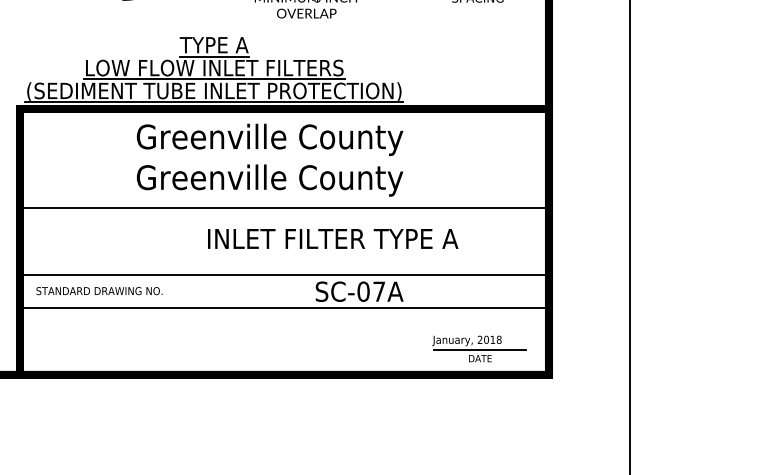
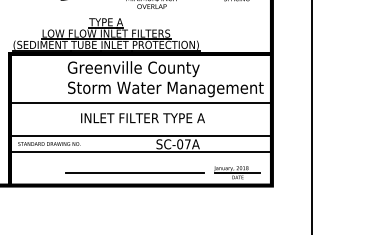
text: (334, 180) -> (165, 89), Greenville County -> Storm Water Management
text: (332, 239) -> (142, 118), moved
line: (271, 348) -> (134, 172), added

